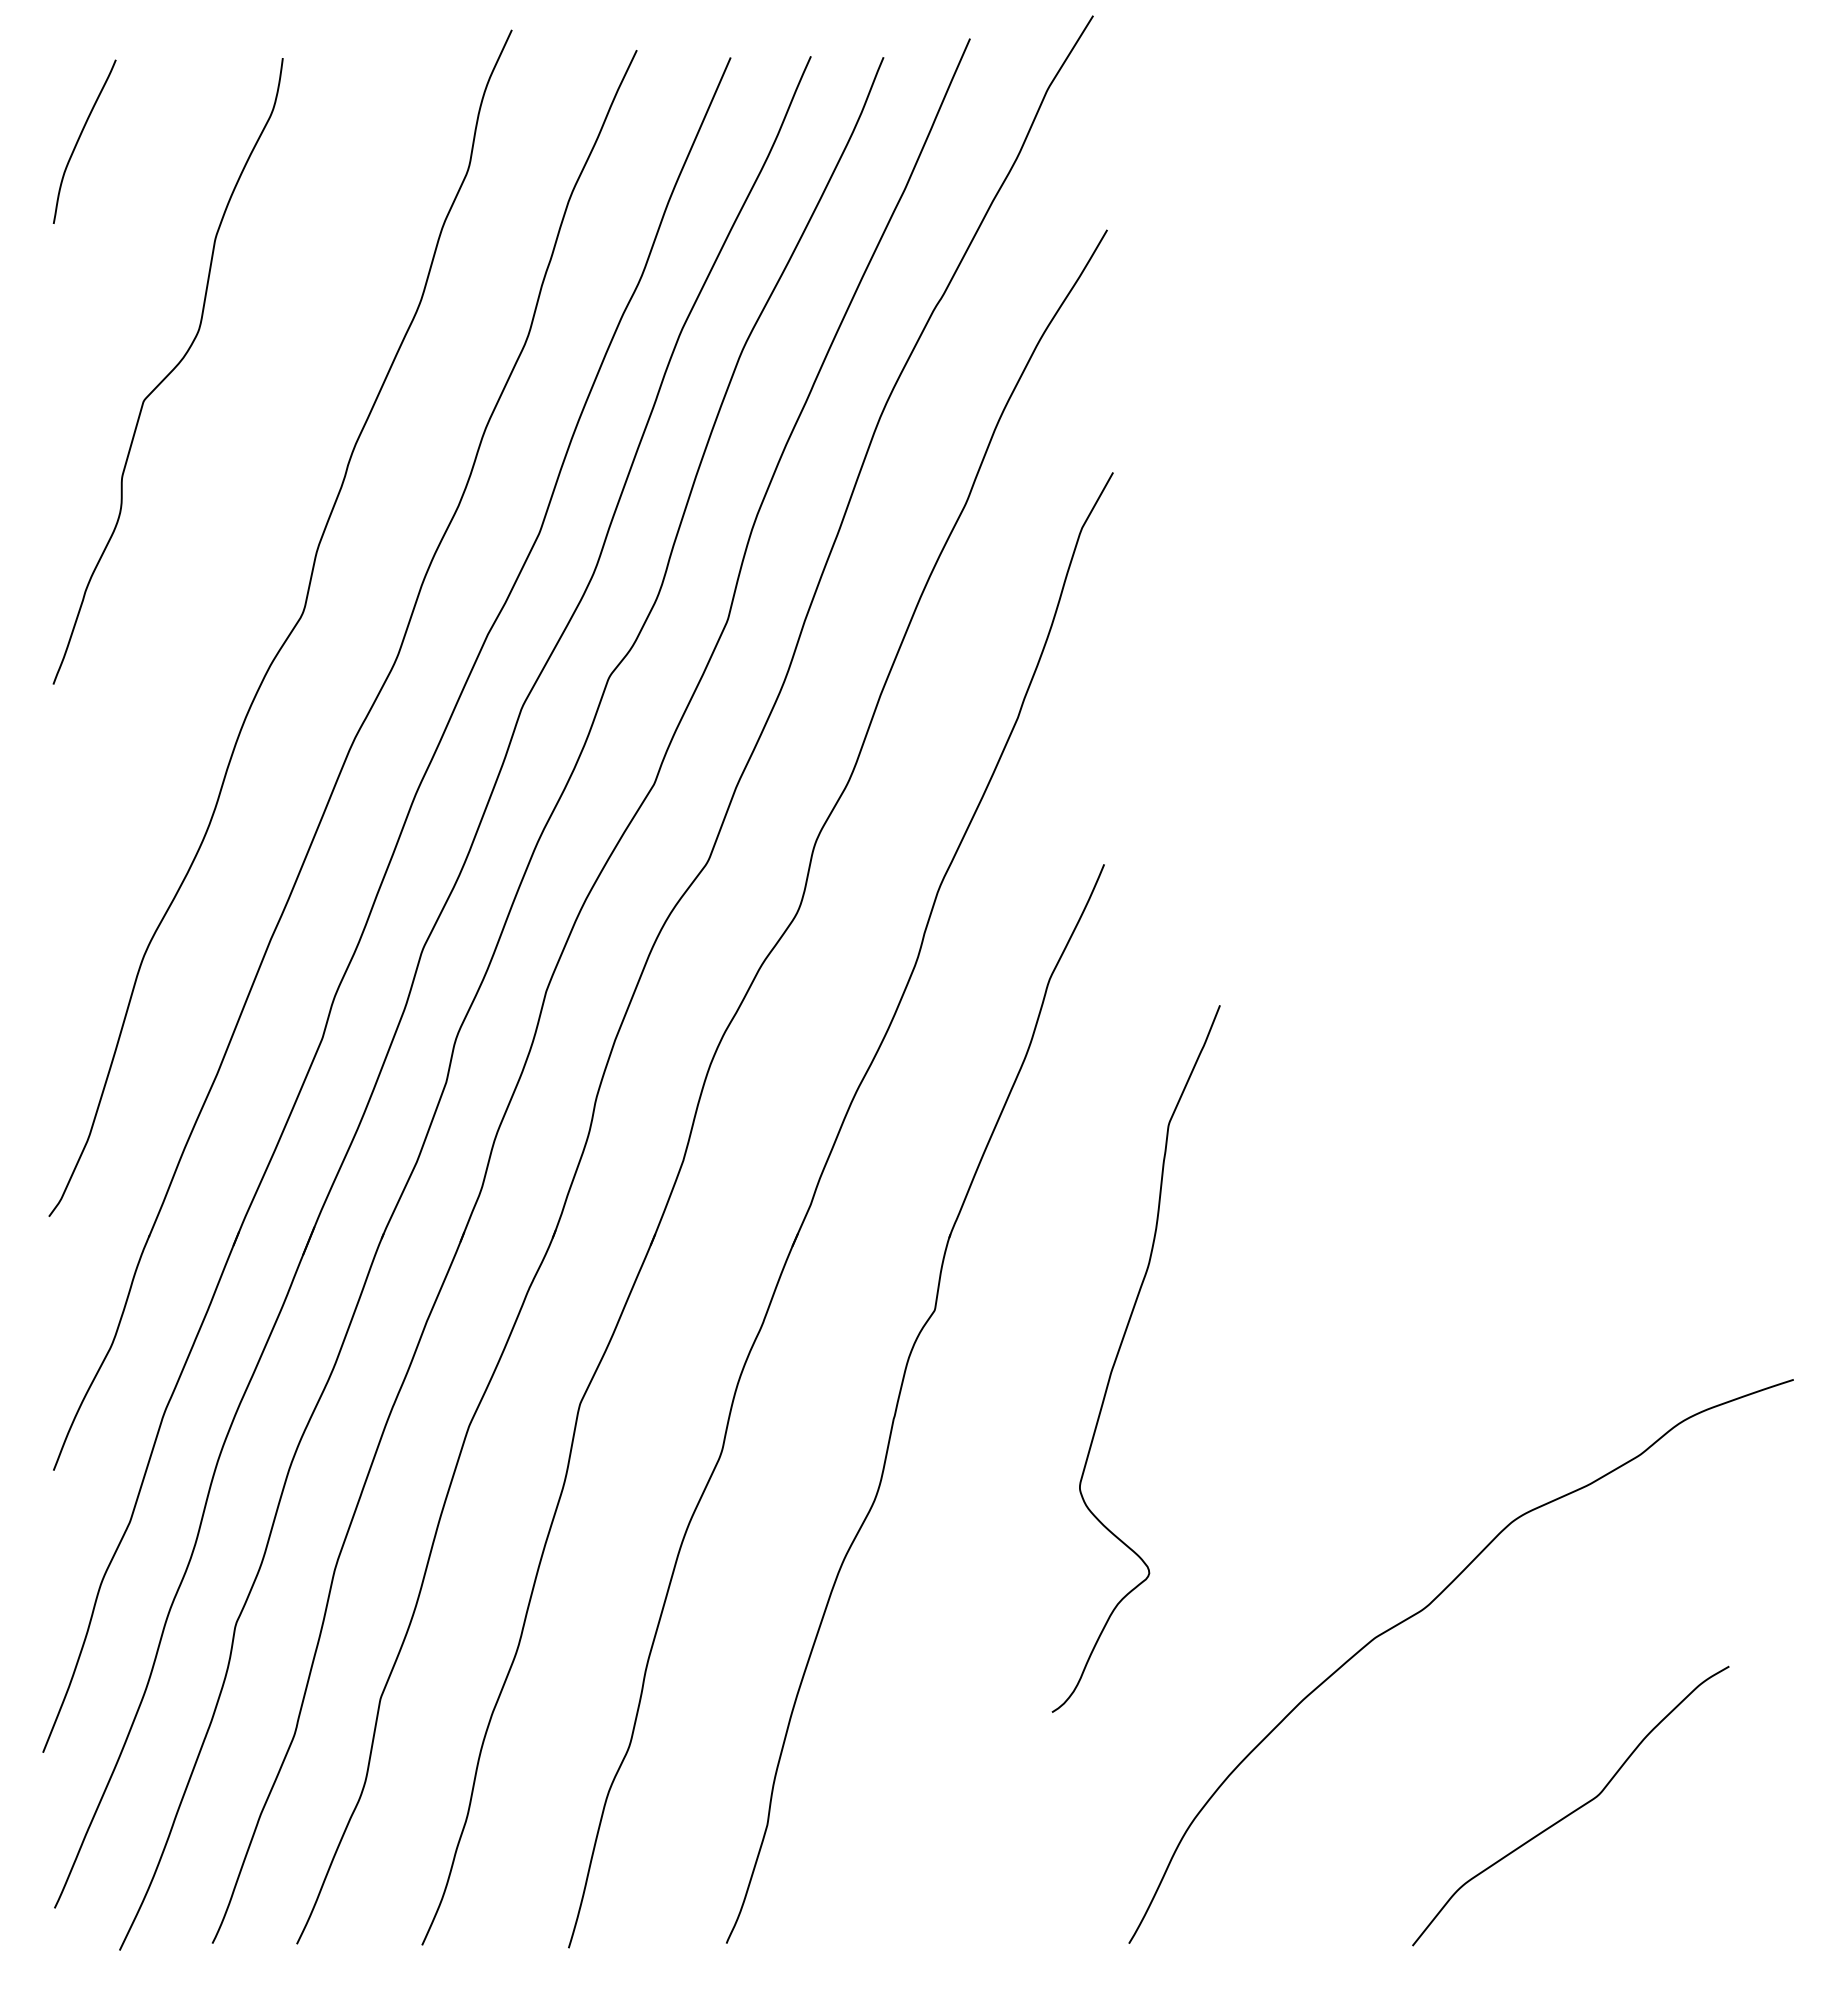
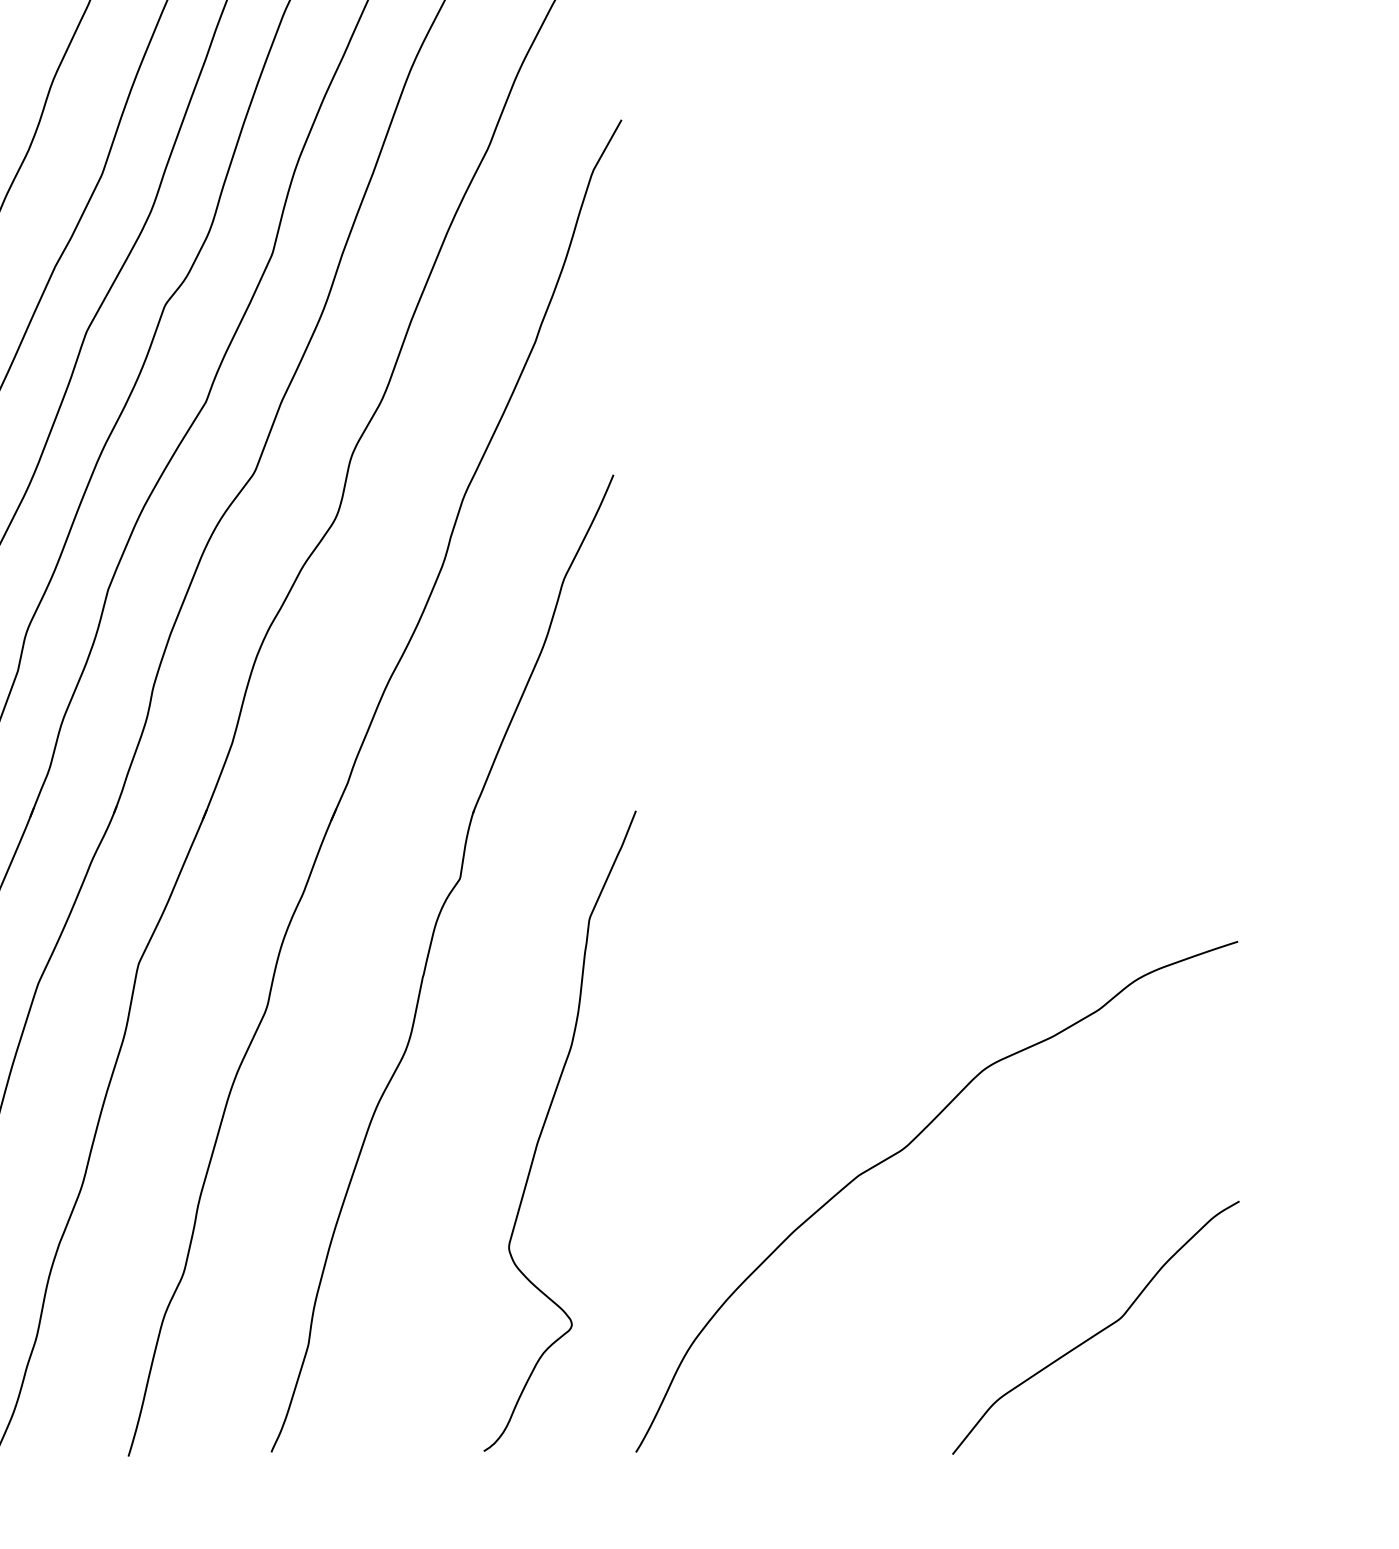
curve: (1119, 1352) -> (544, 1125), moved
curve: (1573, 1810) -> (1098, 1331), moved

